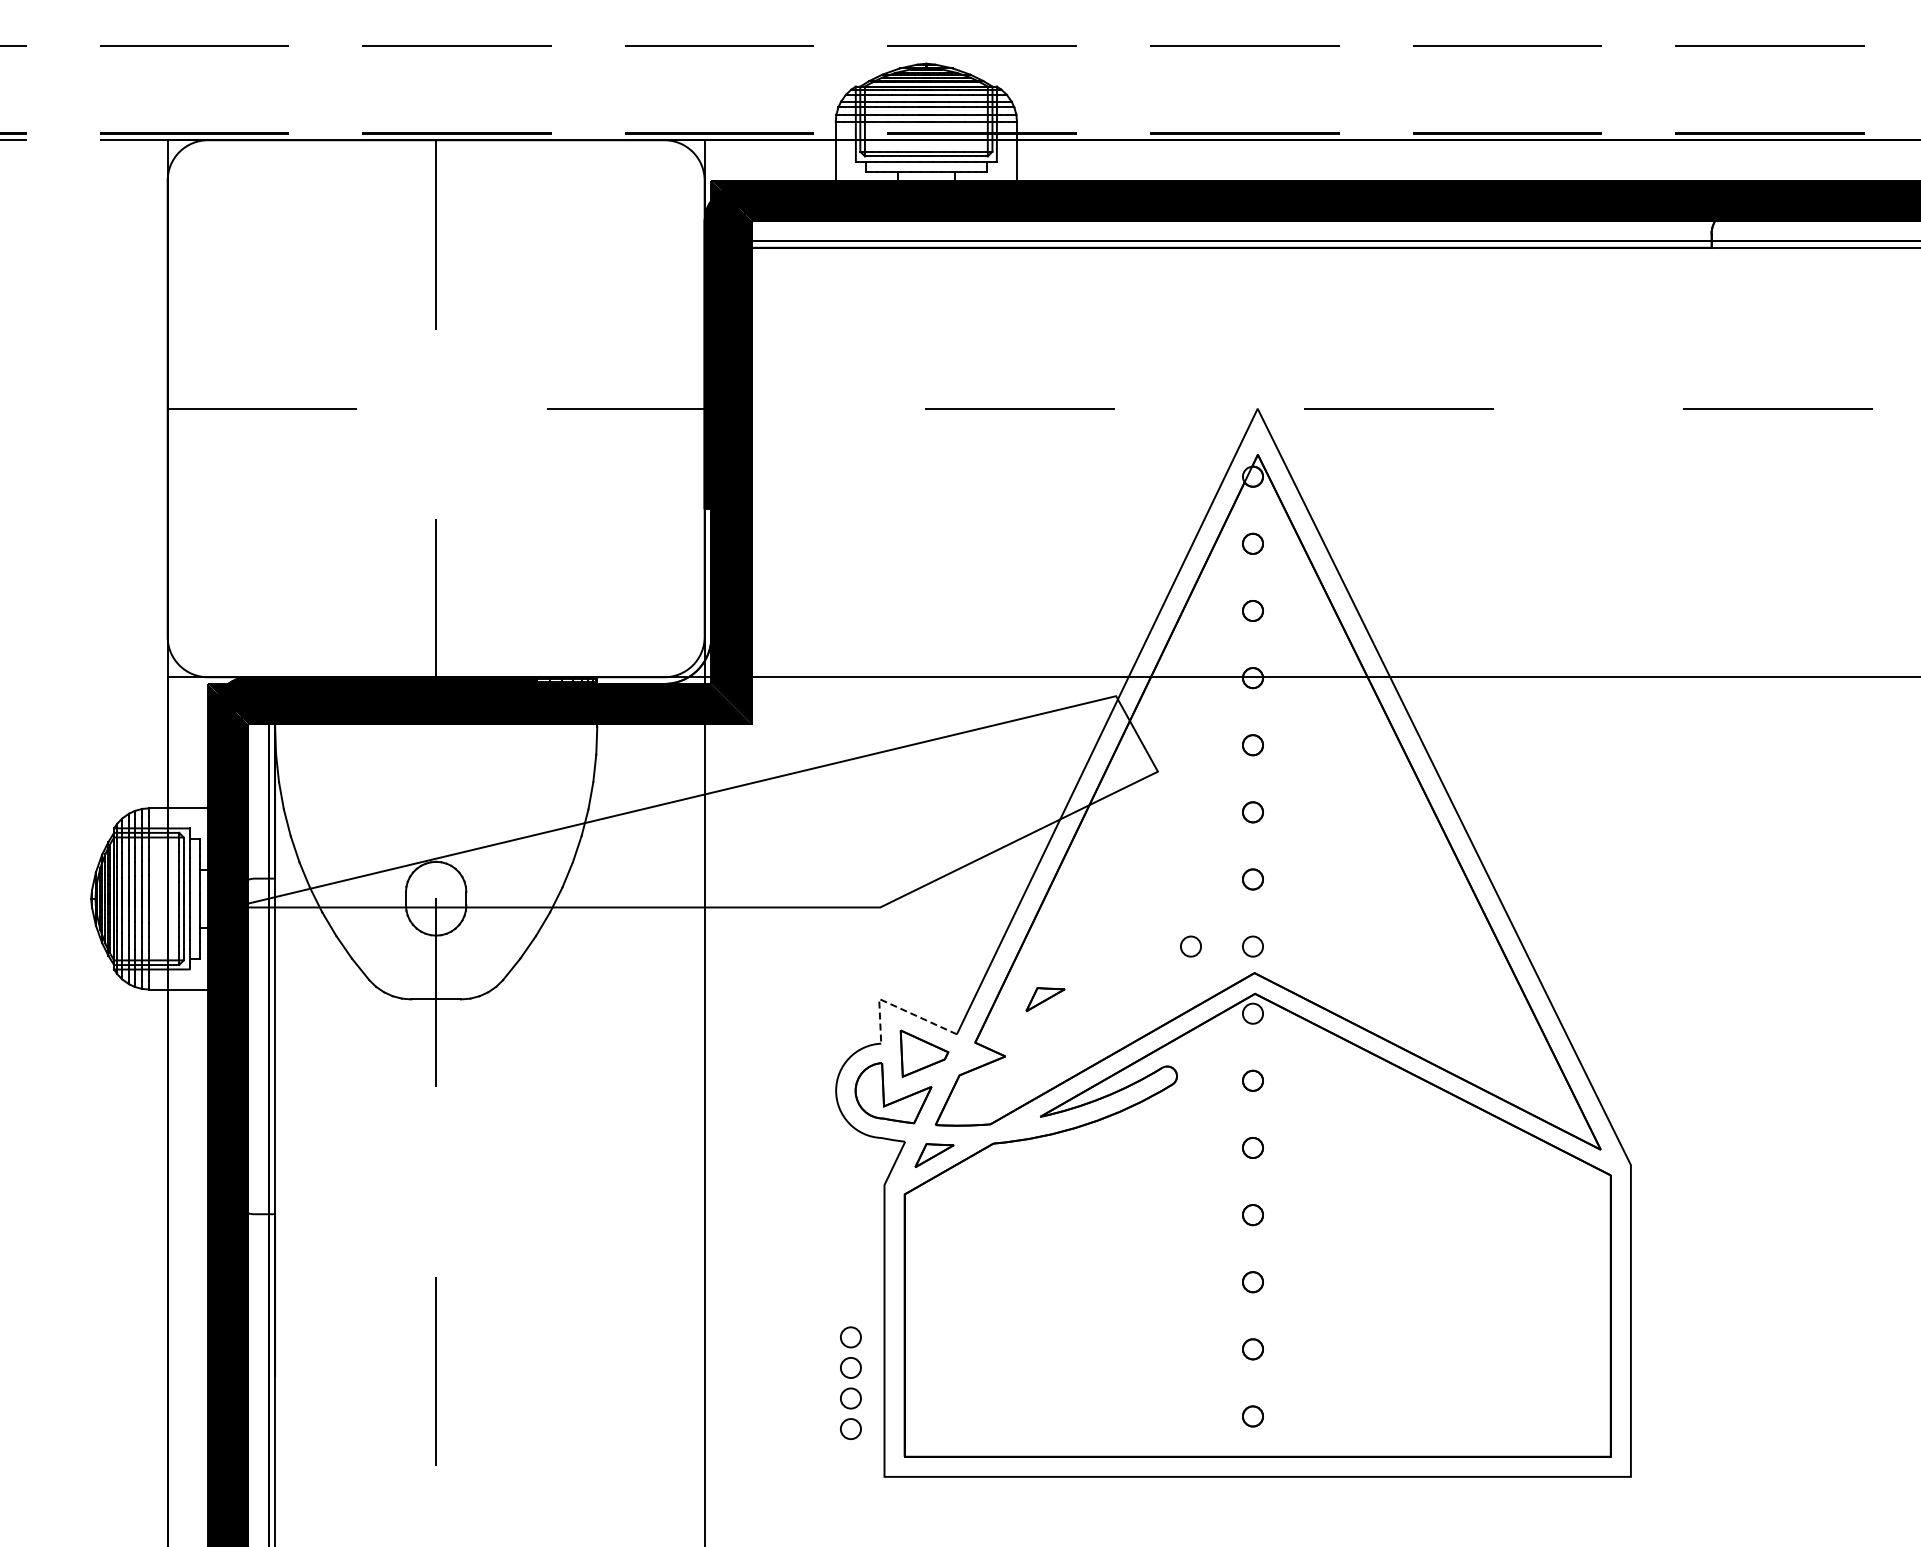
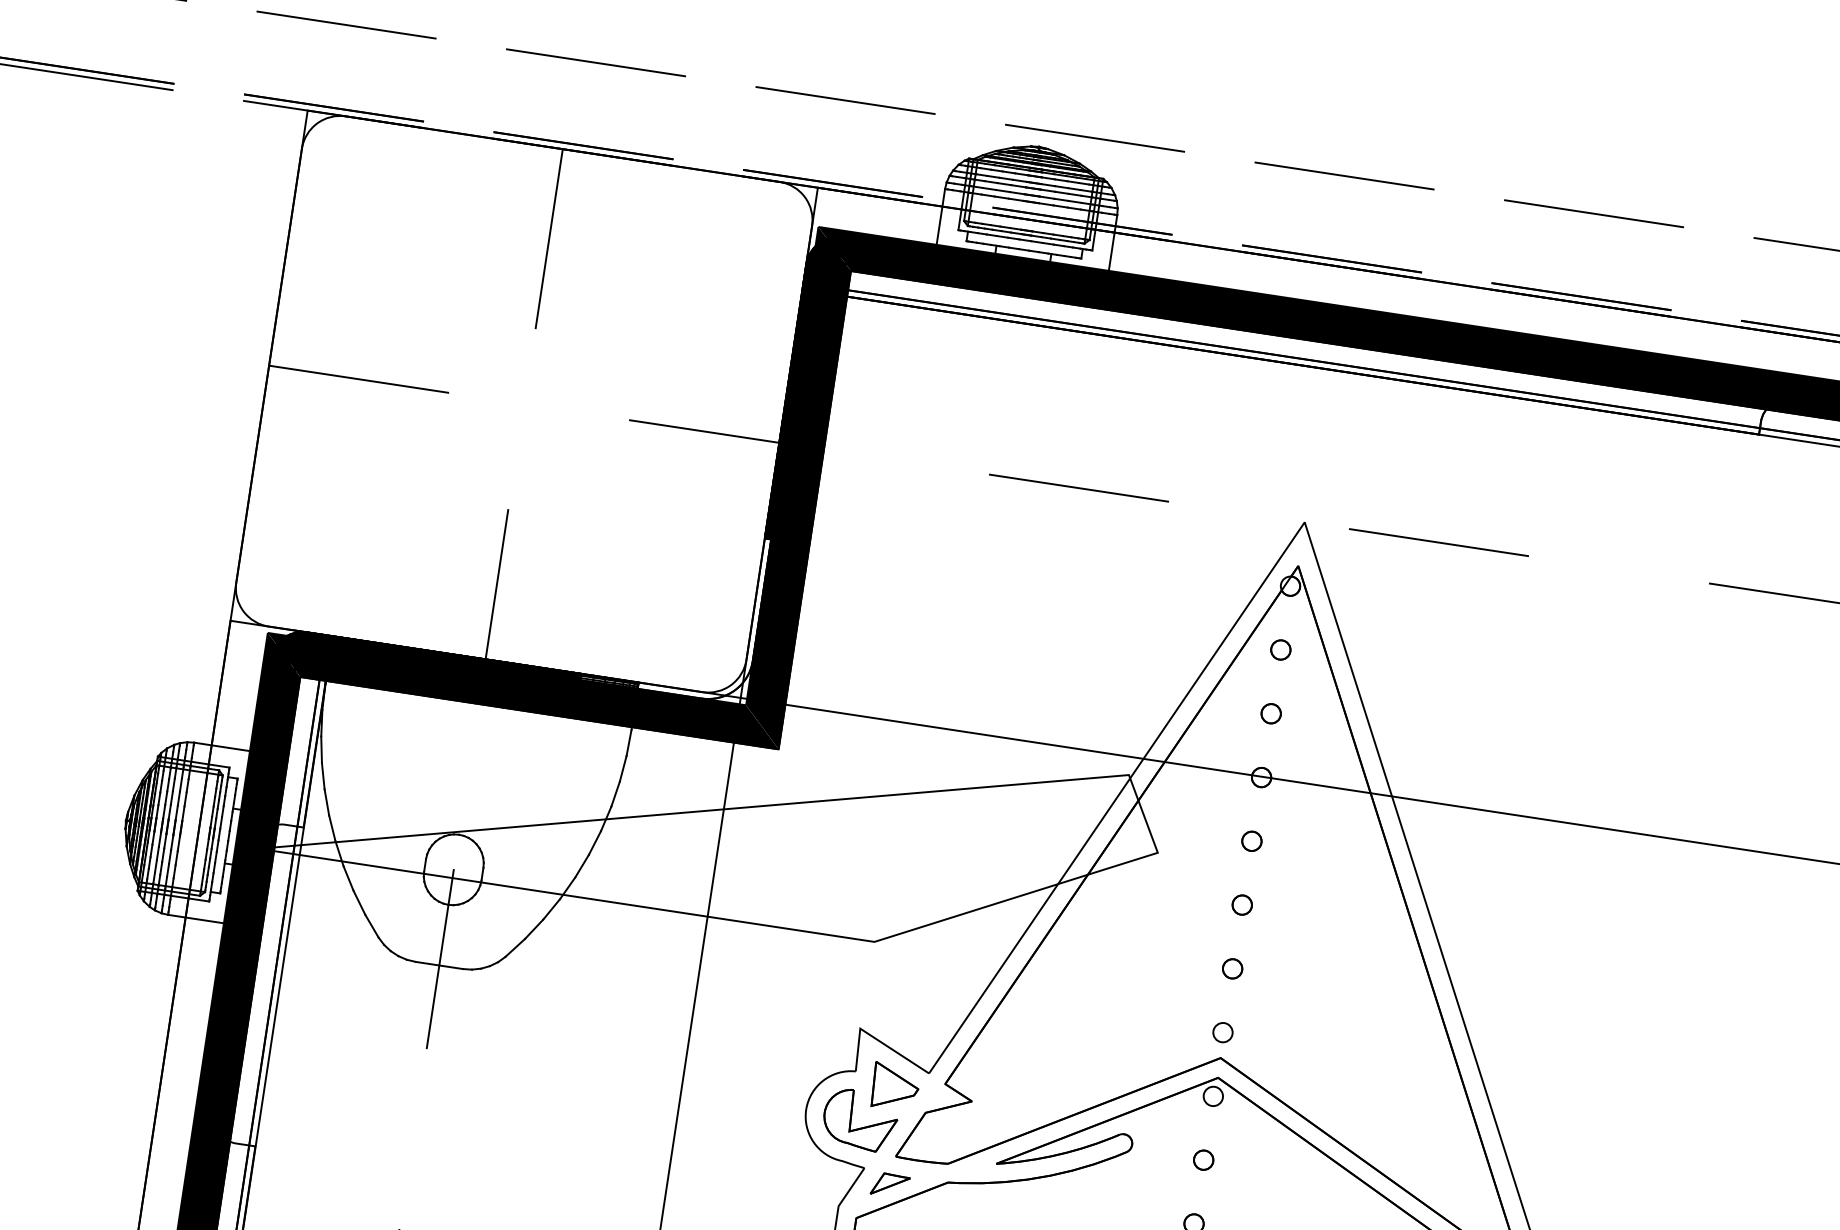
circle: (1190, 946) -> (1163, 1023), removed
part: (1045, 999) -> (1018, 1053), removed
line: (897, 1007) -> (876, 1039), dashed -> solid

